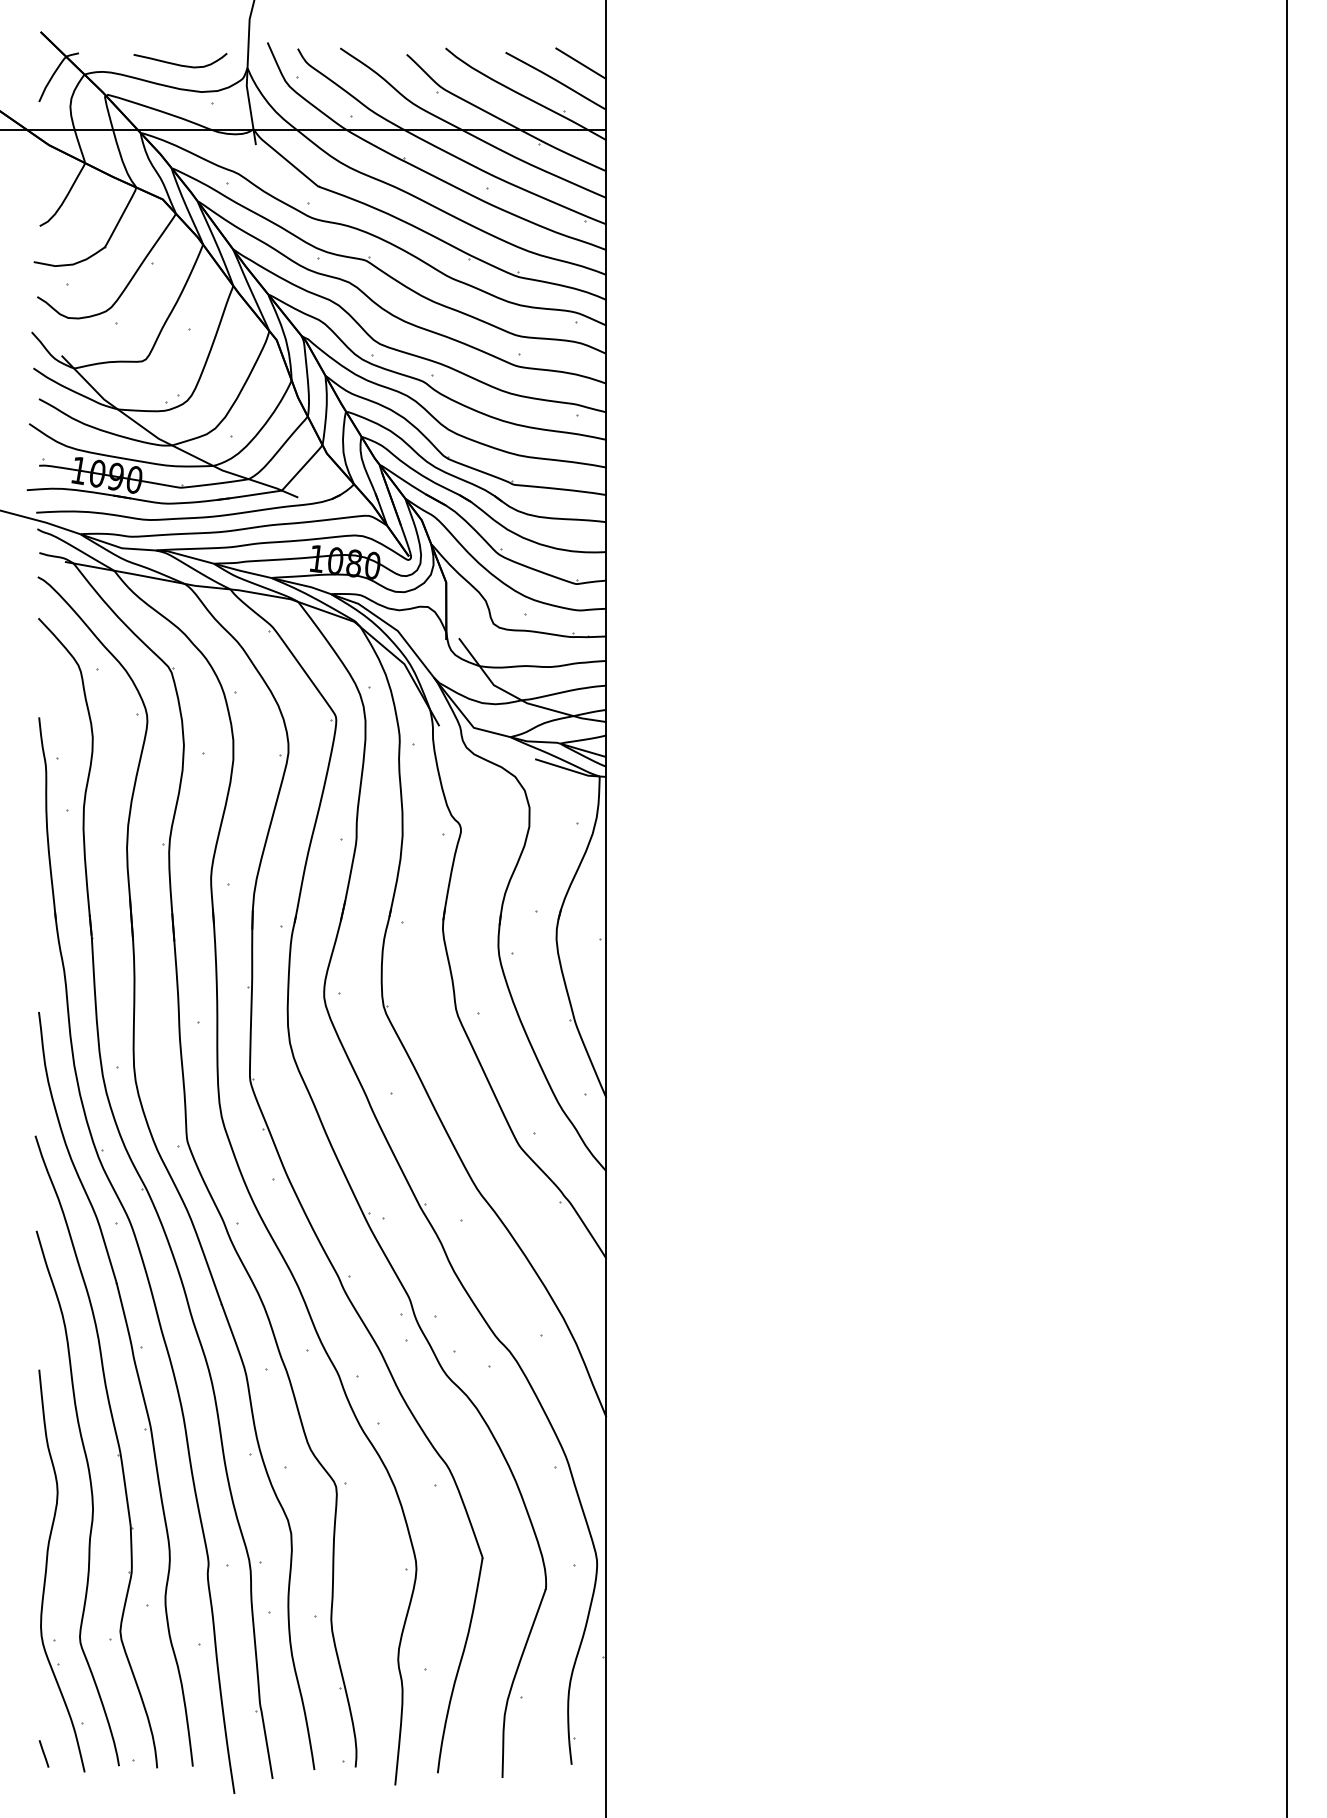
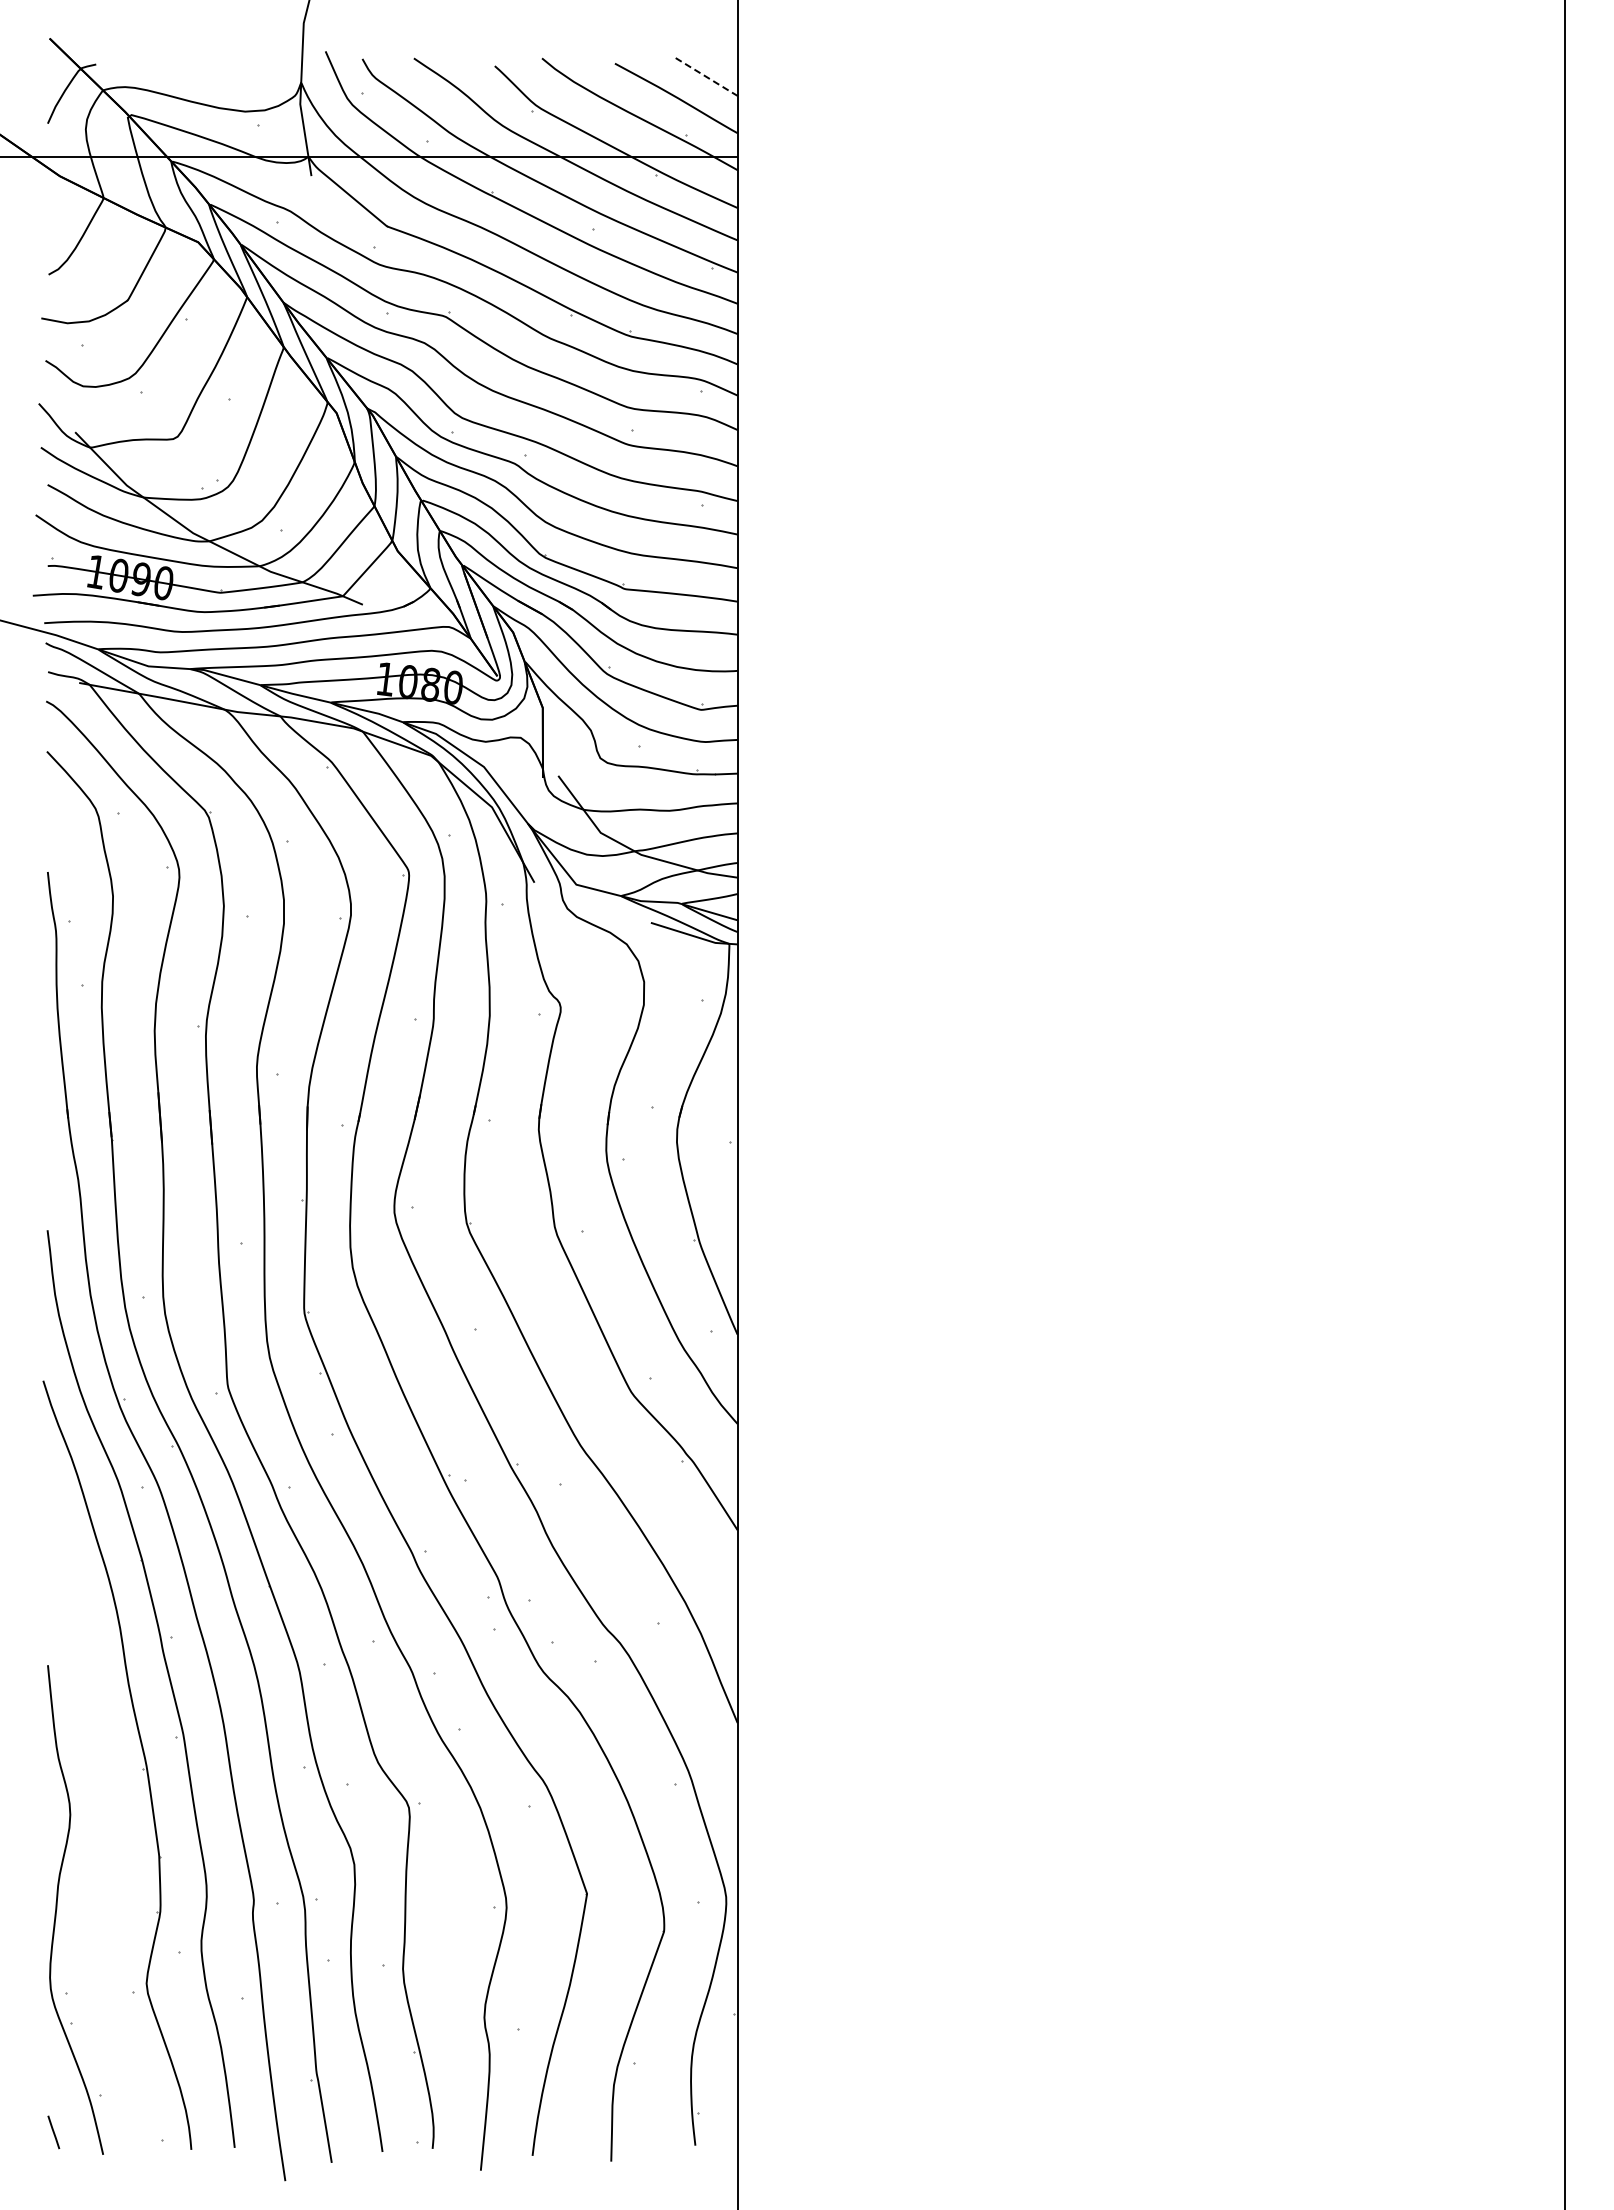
curve: (178, 63) -> (217, 77), removed
line: (581, 63) -> (707, 77), solid -> dashed
curve: (91, 1498) -> (111, 1821), removed

